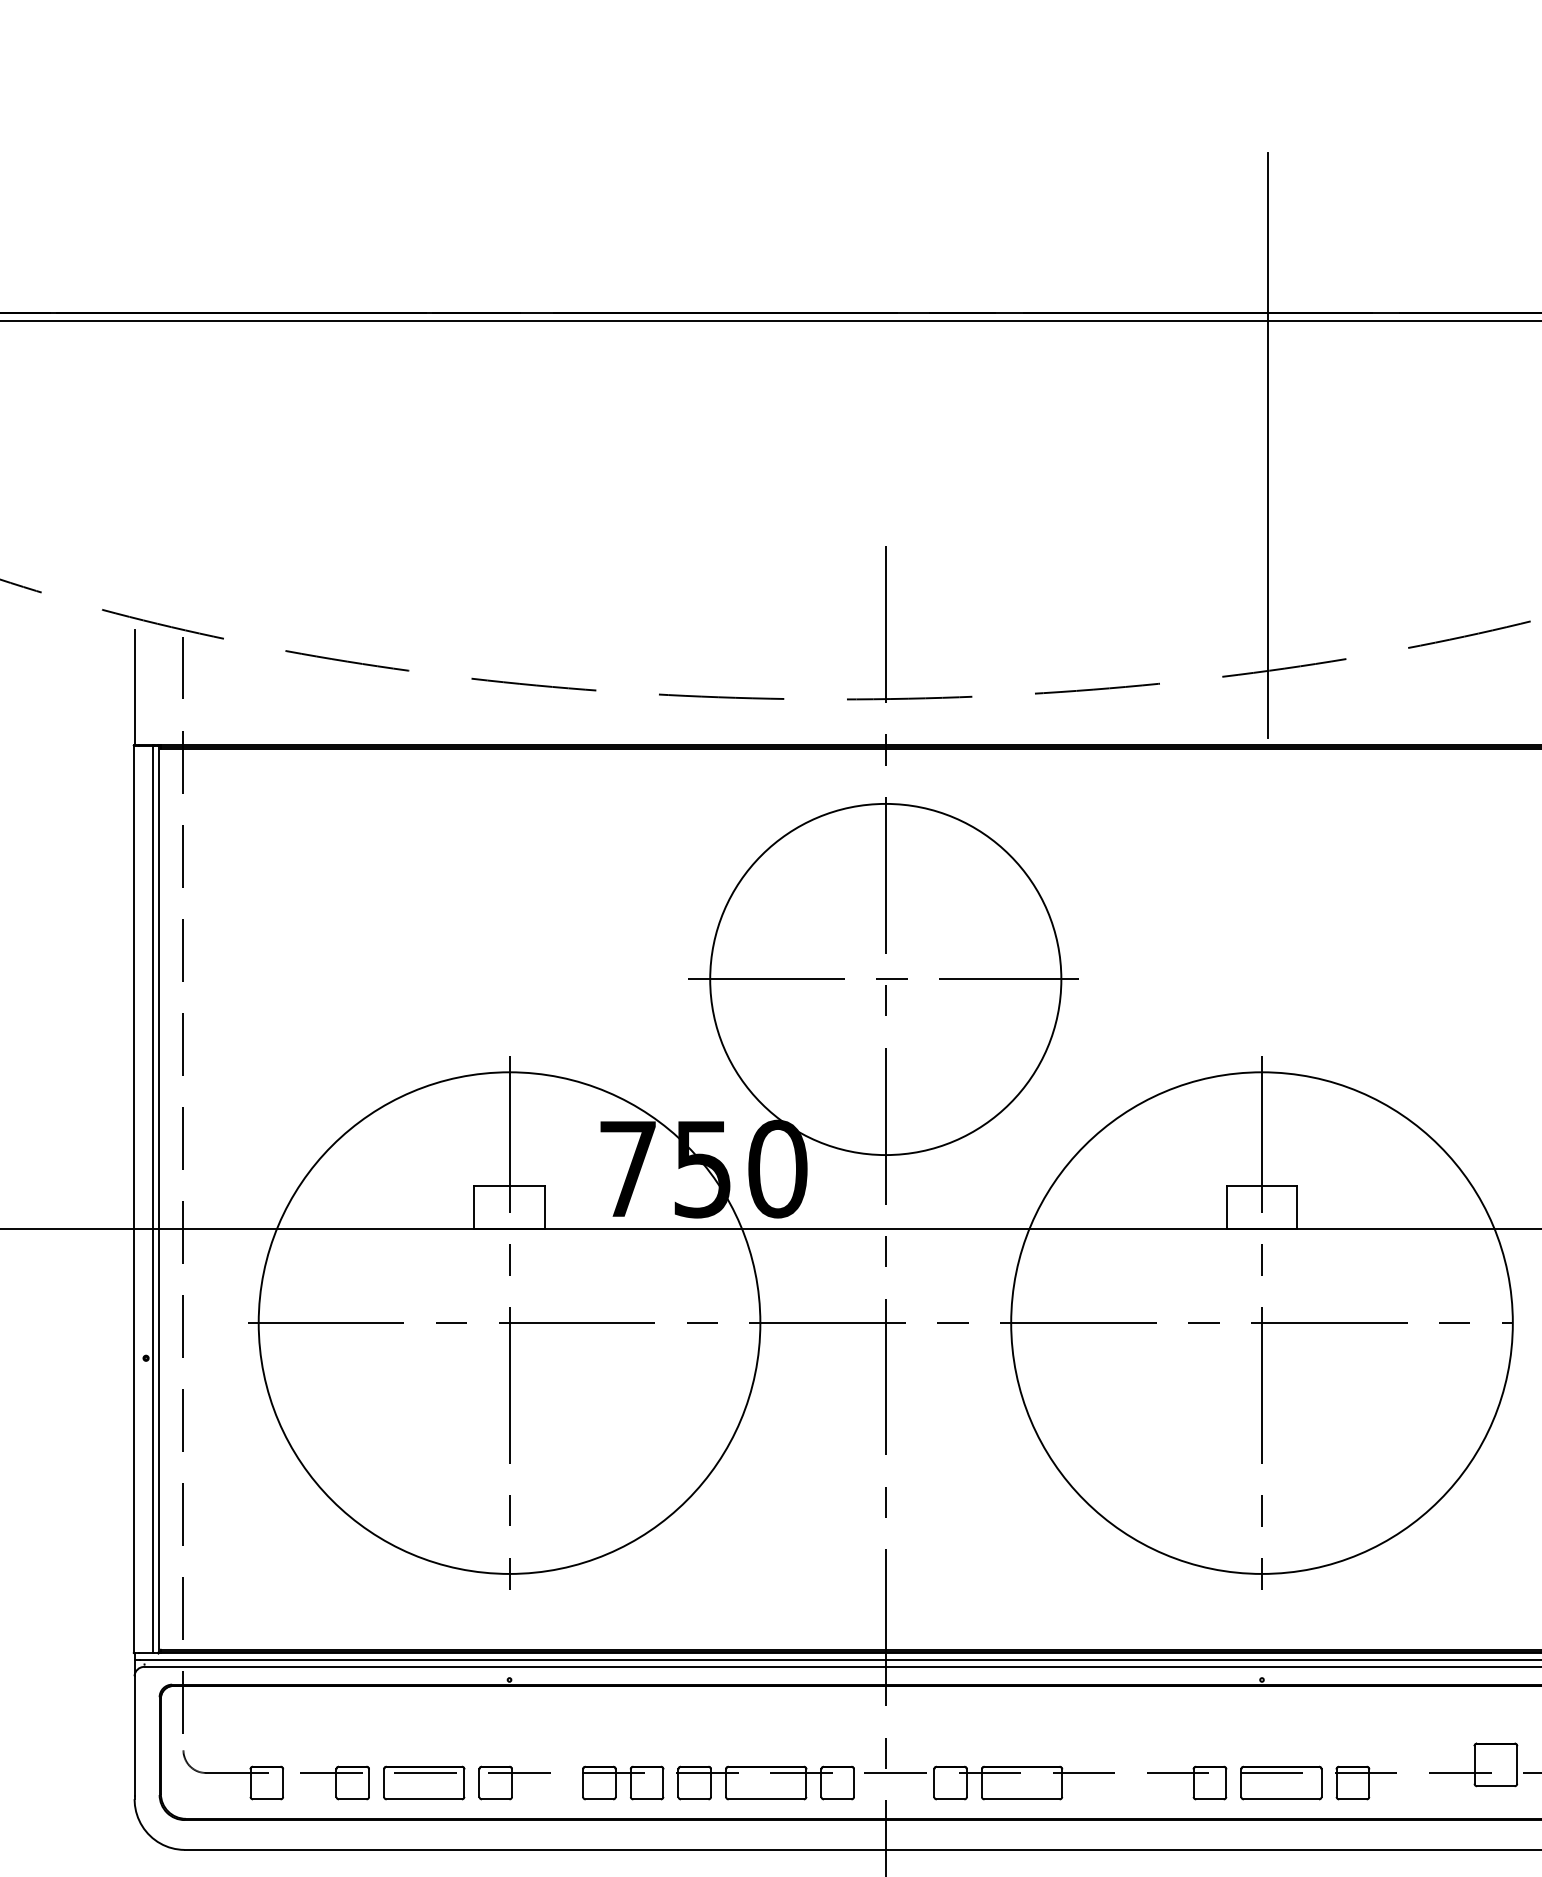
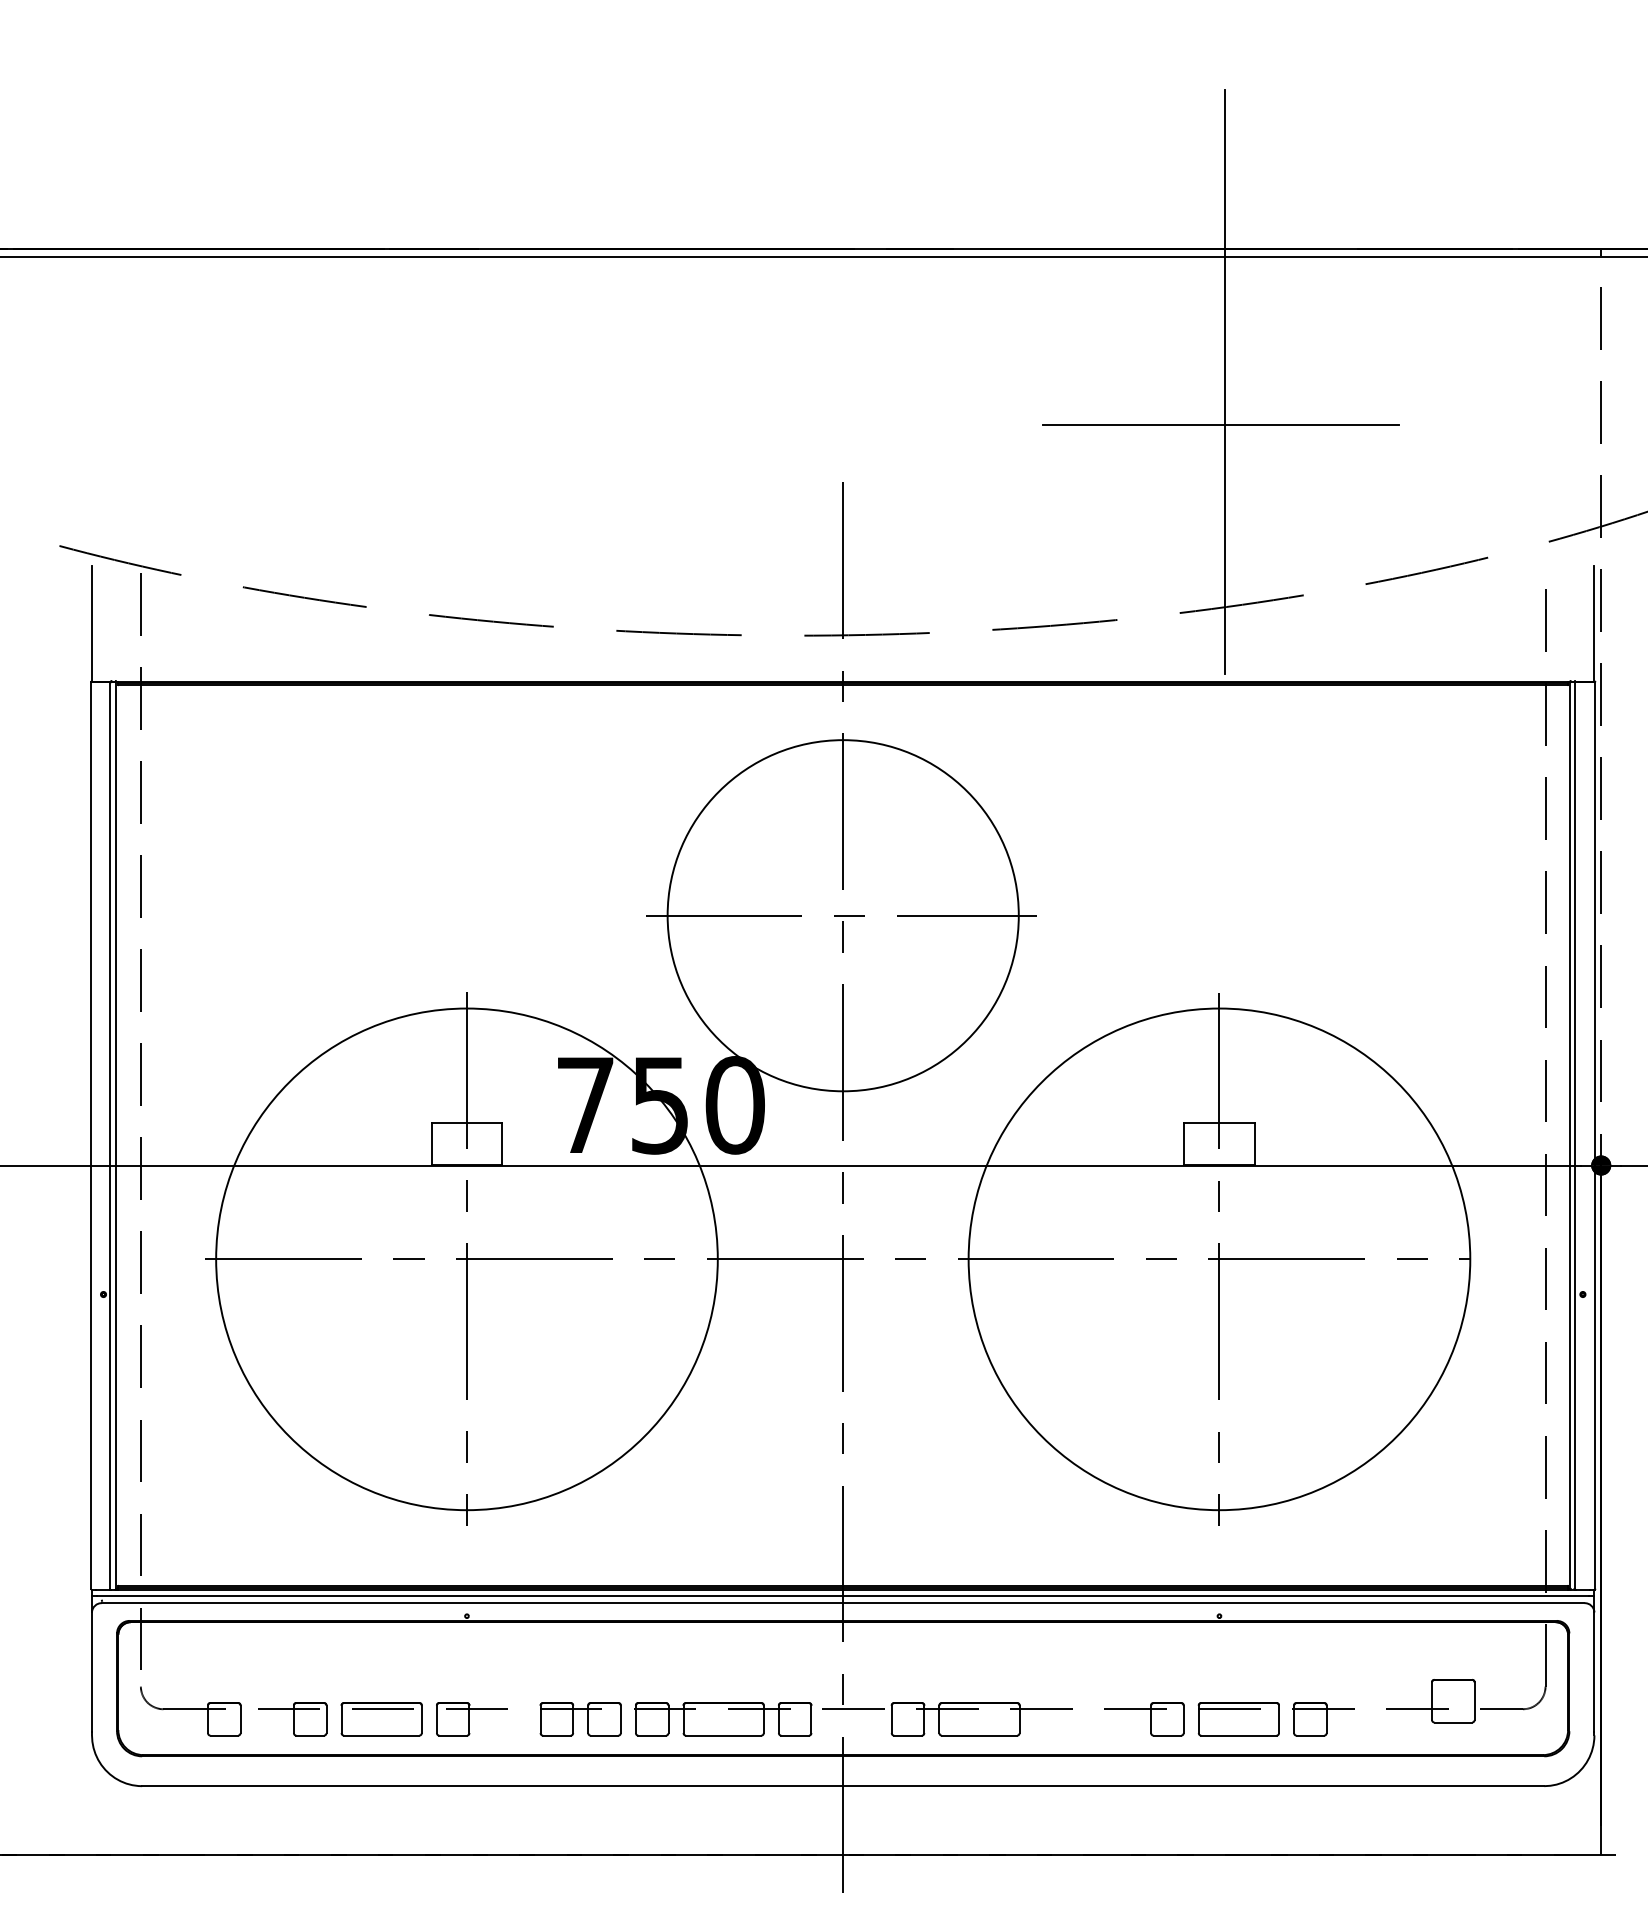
line: (1263, 488) -> (1220, 424), added

